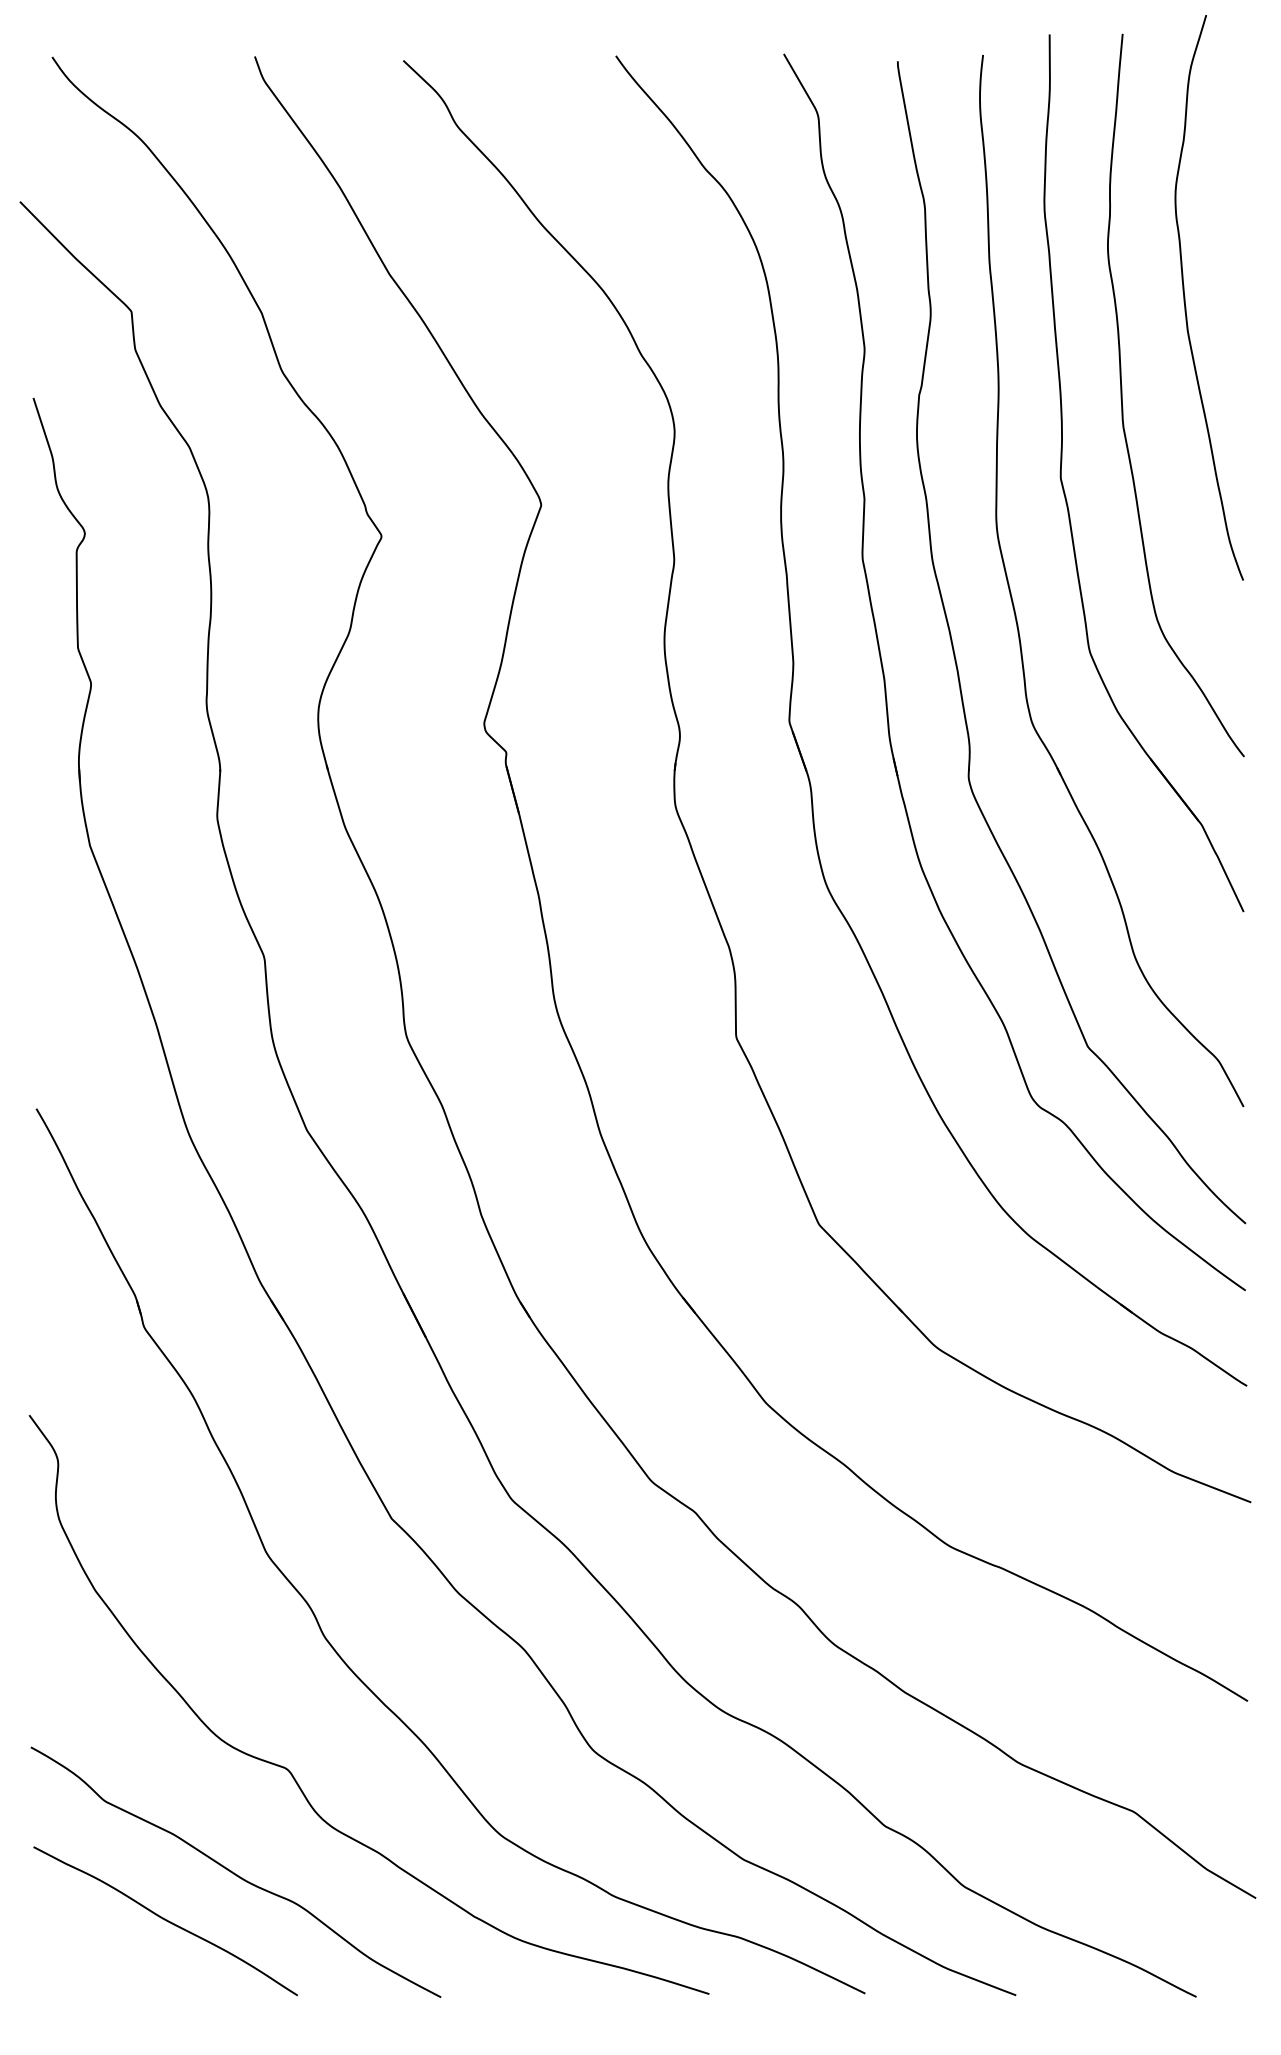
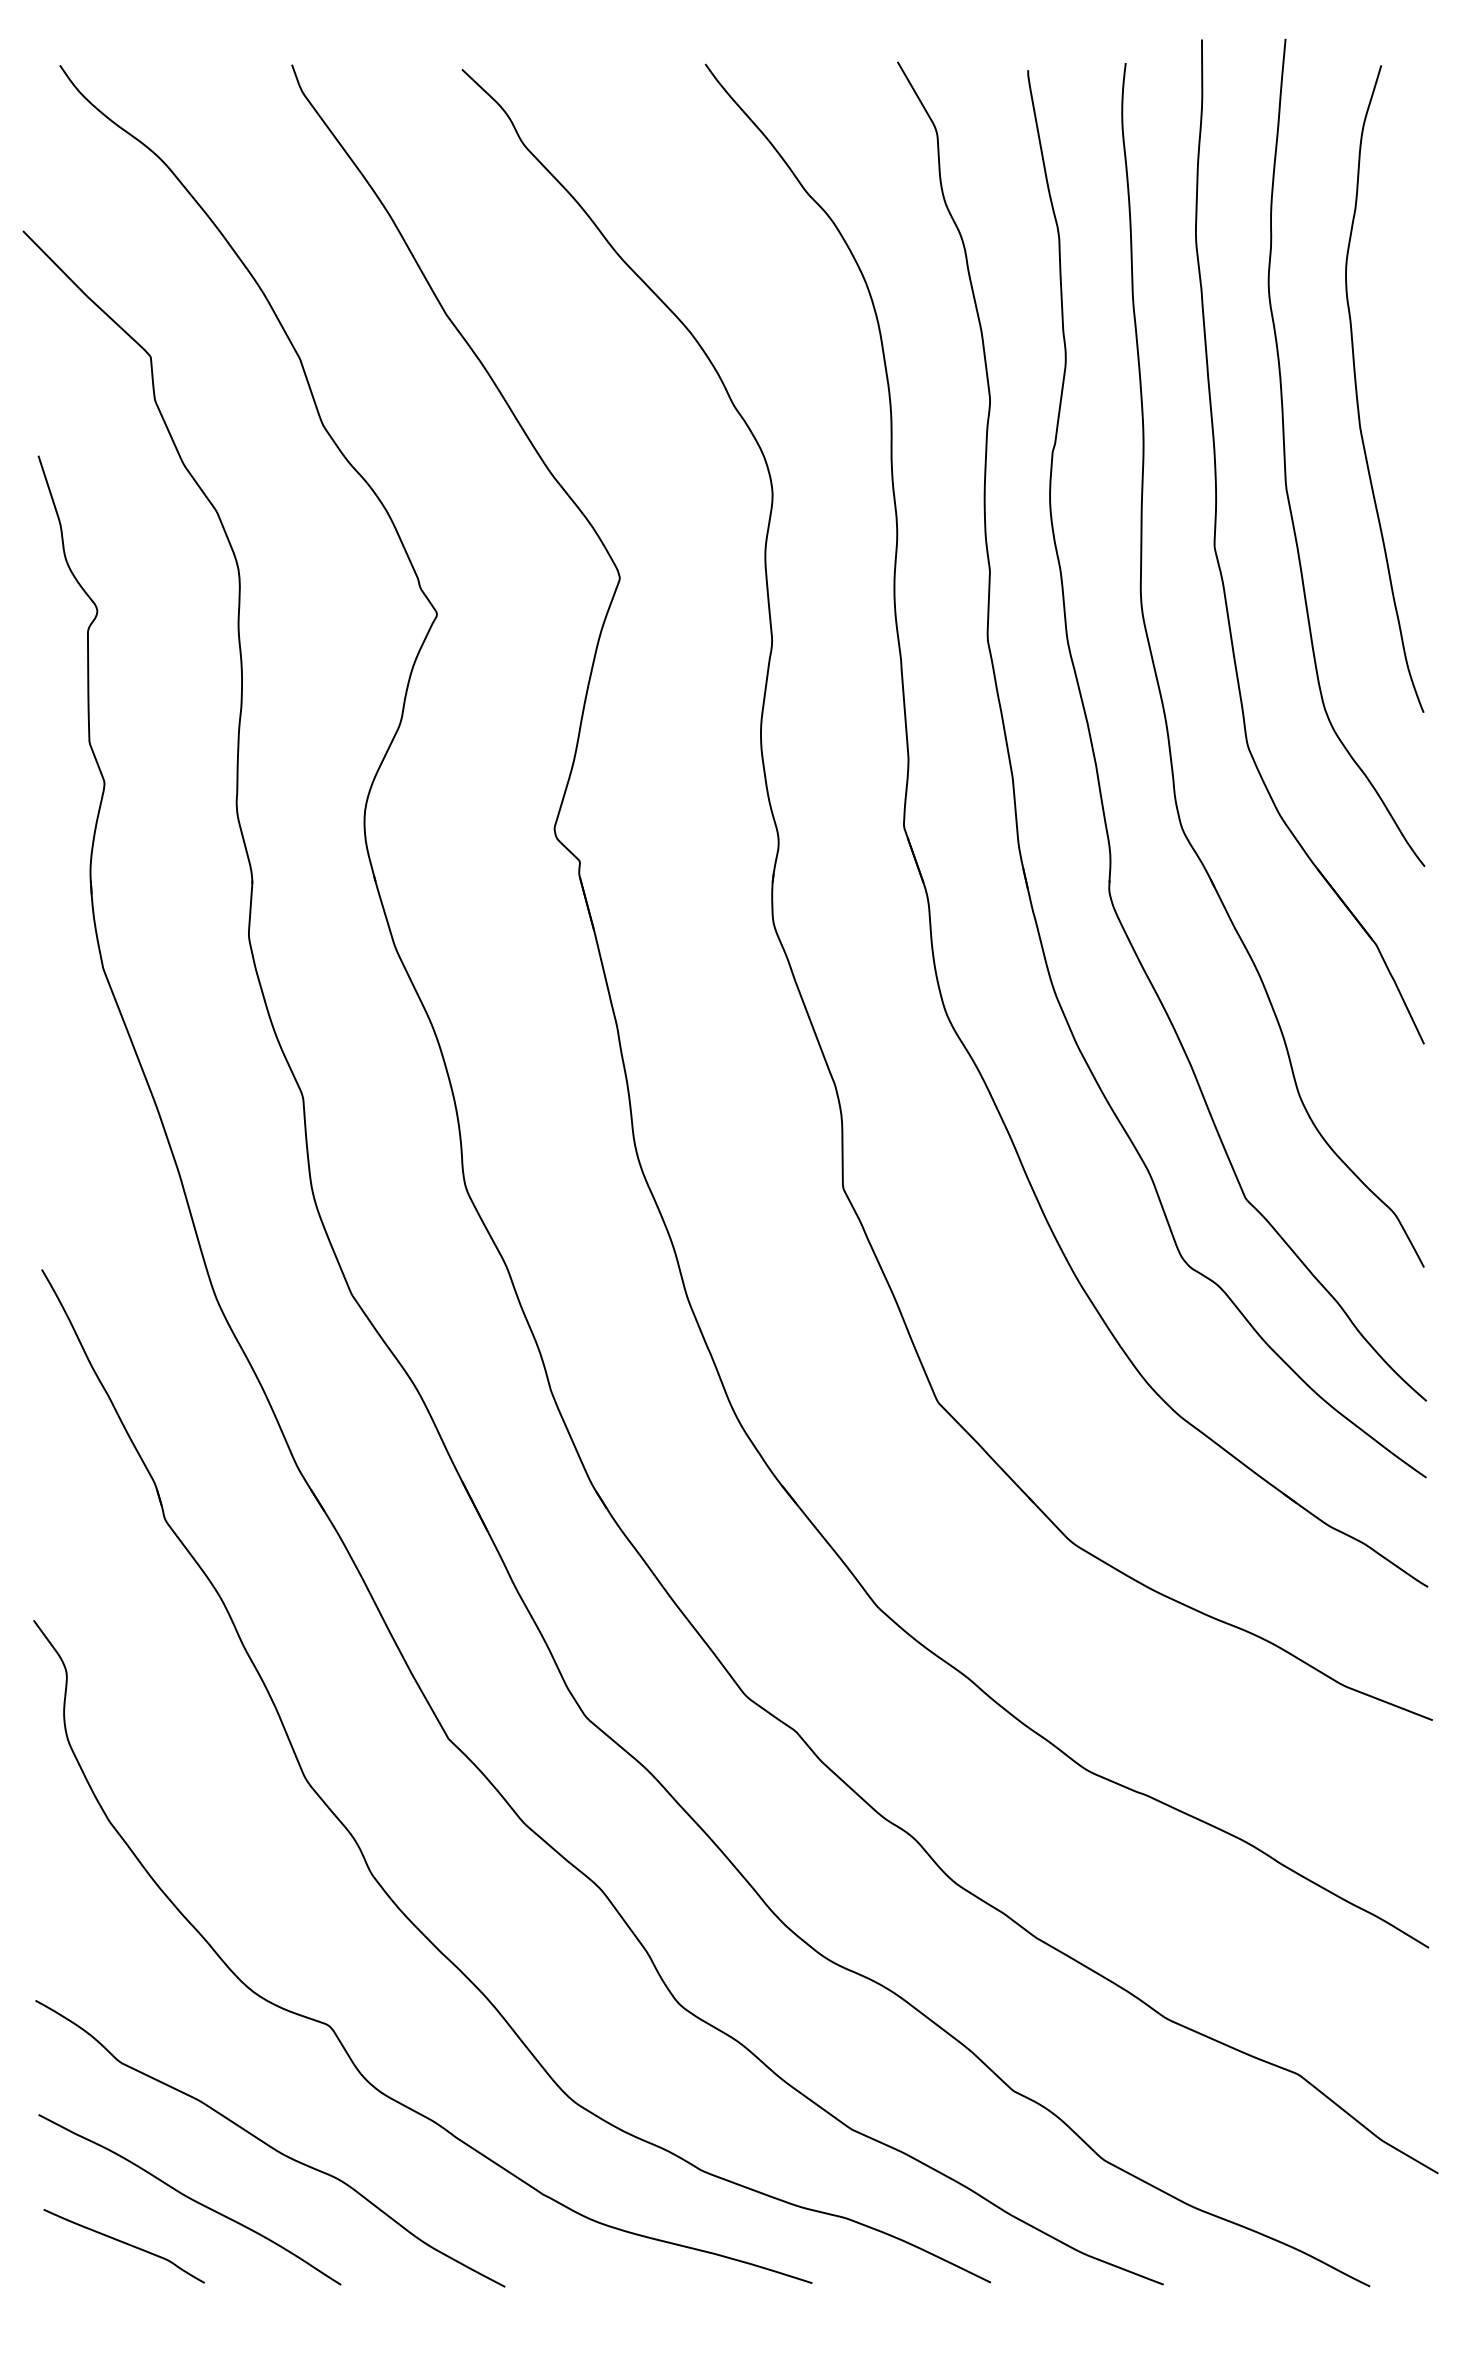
curve: (1185, 298) -> (1357, 389), moved
curve: (109, 1960) -> (125, 2244), added

